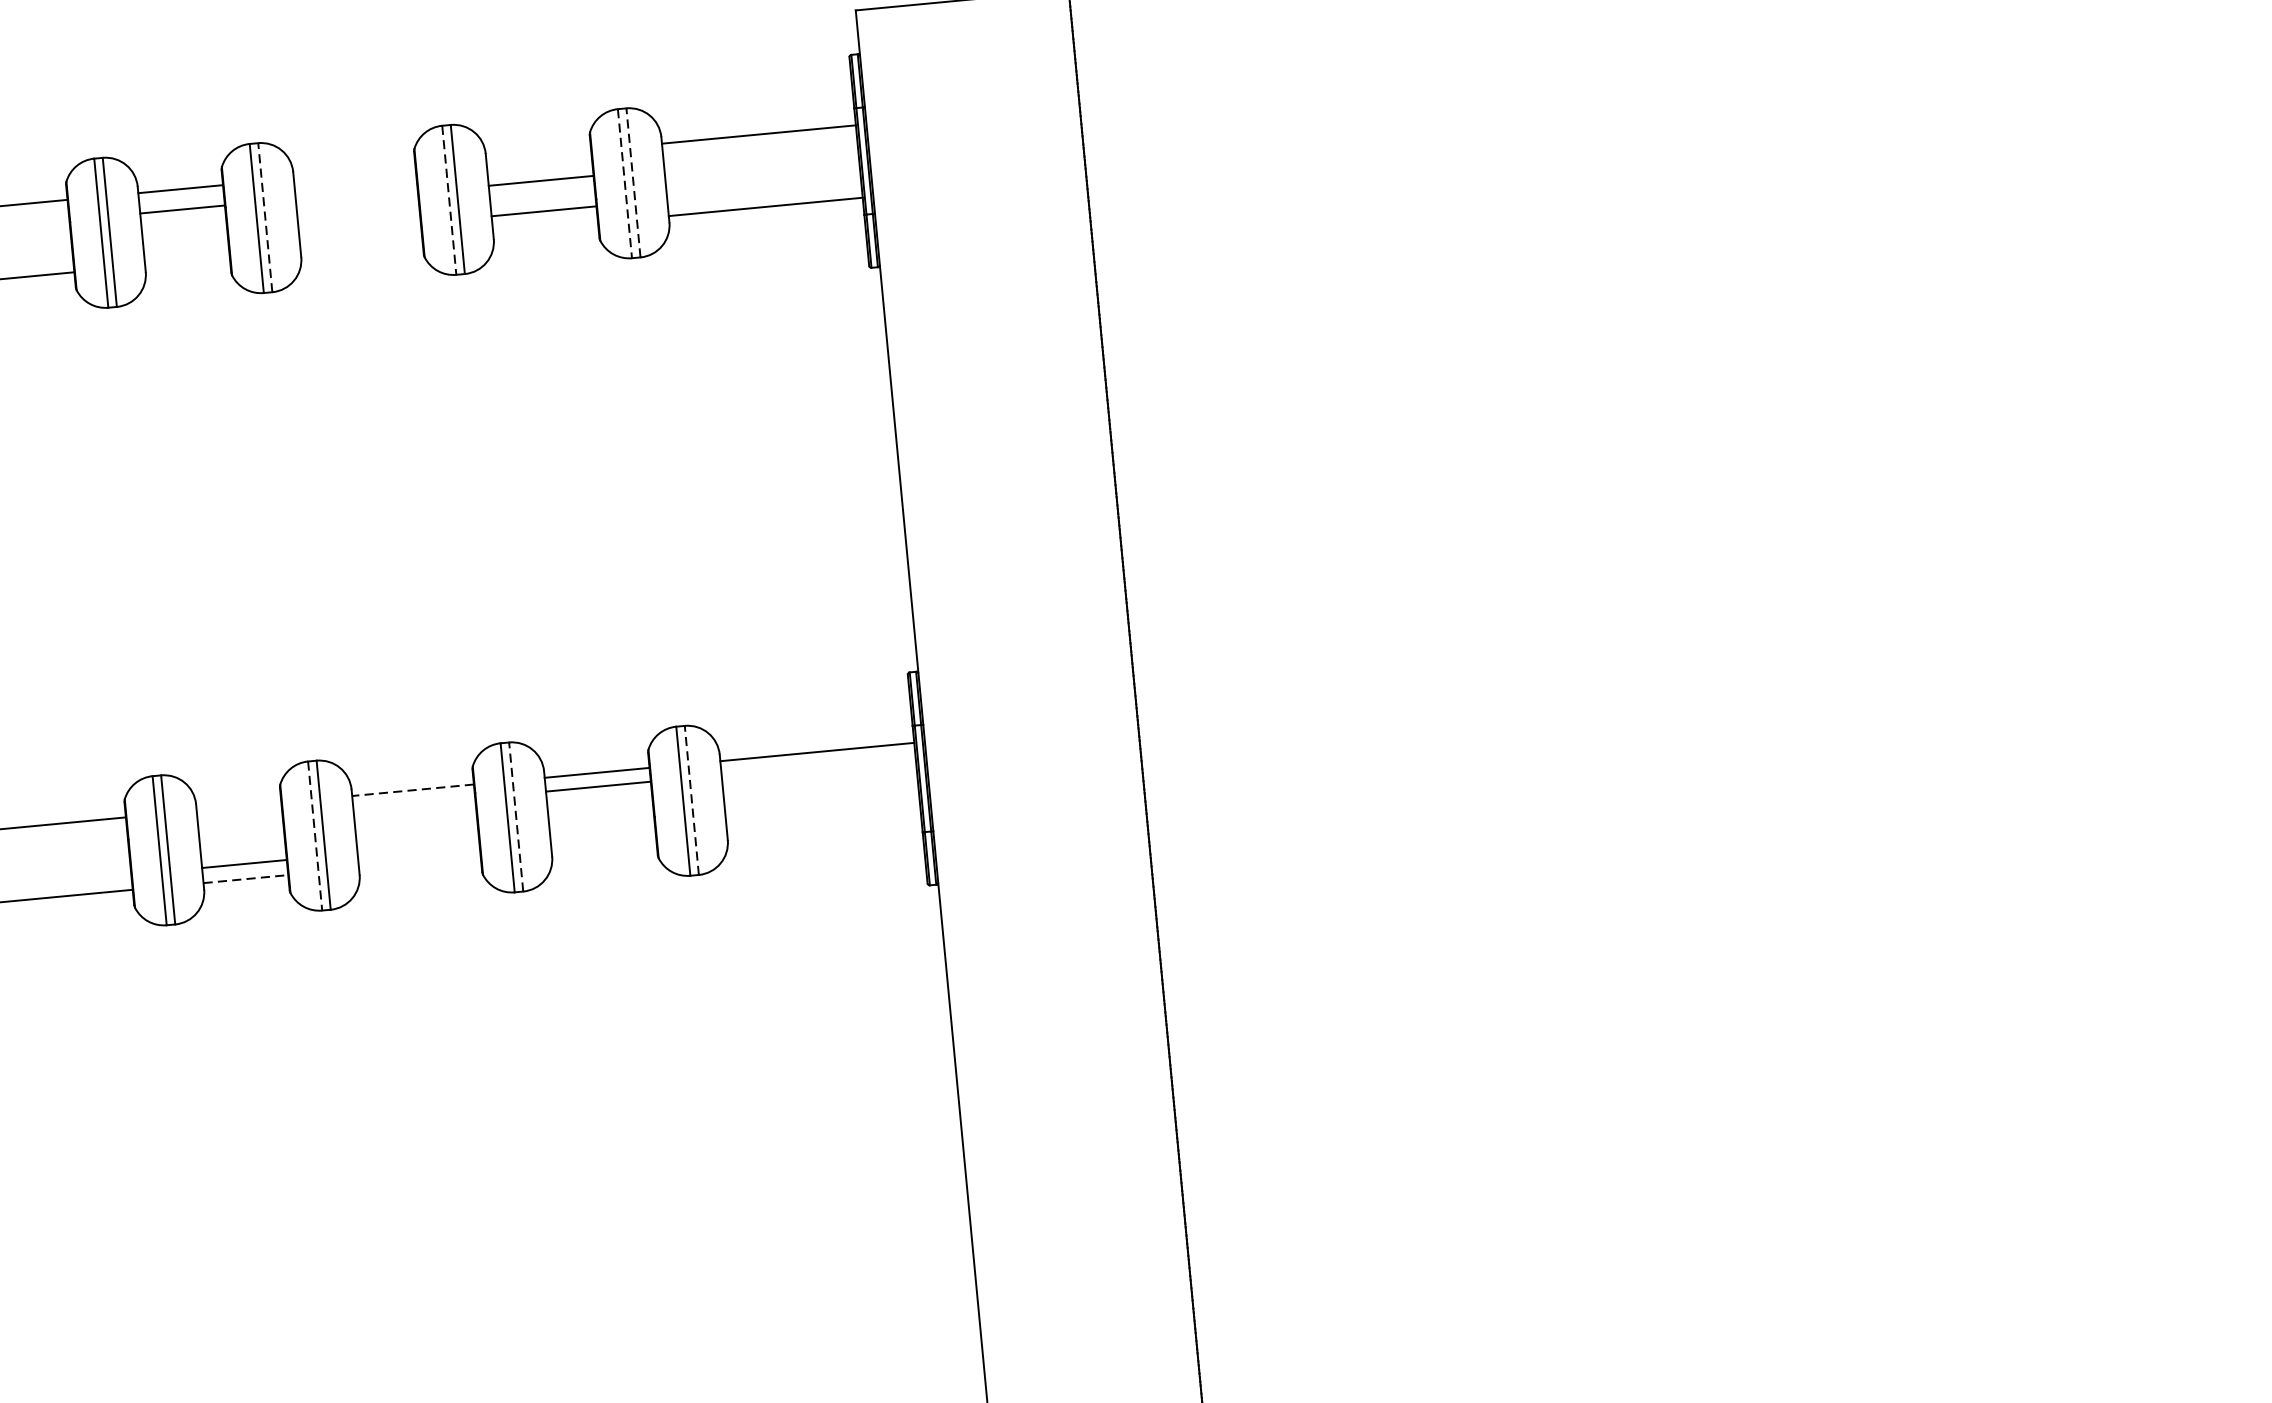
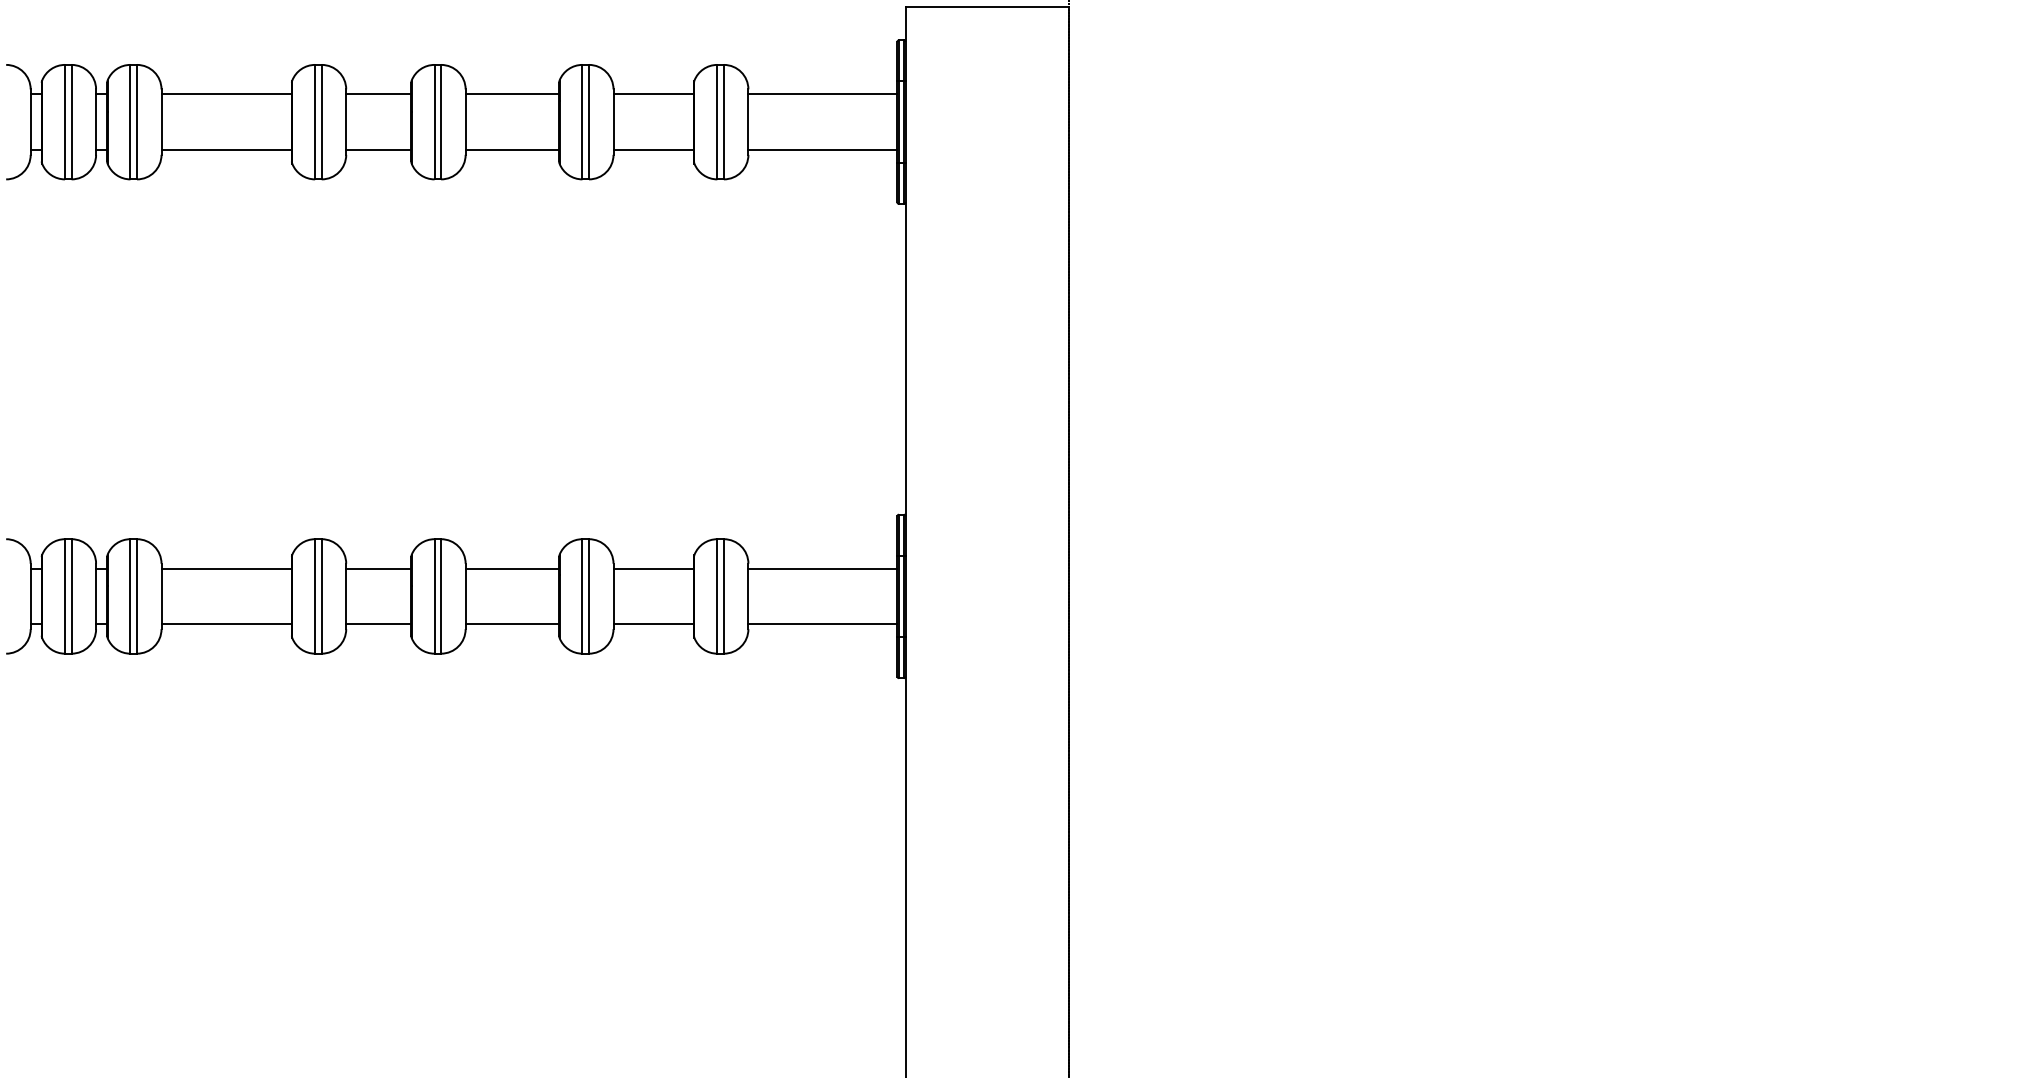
line: (354, 172) -> (512, 94), added
line: (540, 180) -> (653, 149), moved
line: (632, 182) -> (723, 121), dashed -> solid
line: (625, 184) -> (717, 122), dashed -> solid
line: (449, 200) -> (582, 122), dashed -> solid
line: (182, 208) -> (378, 149), moved
line: (543, 211) -> (653, 94), moved
line: (265, 216) -> (441, 121), dashed -> solid
line: (361, 244) -> (512, 149), added
line: (598, 787) -> (653, 624), moved
line: (413, 790) -> (512, 568), dashed -> solid
line: (691, 799) -> (723, 595), dashed -> solid
line: (515, 815) -> (588, 595), dashed -> solid
line: (823, 824) -> (822, 624), added
line: (315, 836) -> (434, 596), dashed -> solid
line: (420, 862) -> (512, 624), added
line: (244, 863) -> (378, 568), moved
line: (245, 879) -> (378, 624), dashed -> solid

